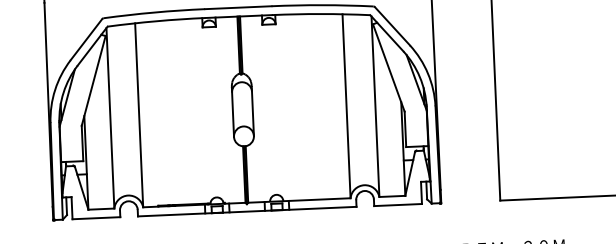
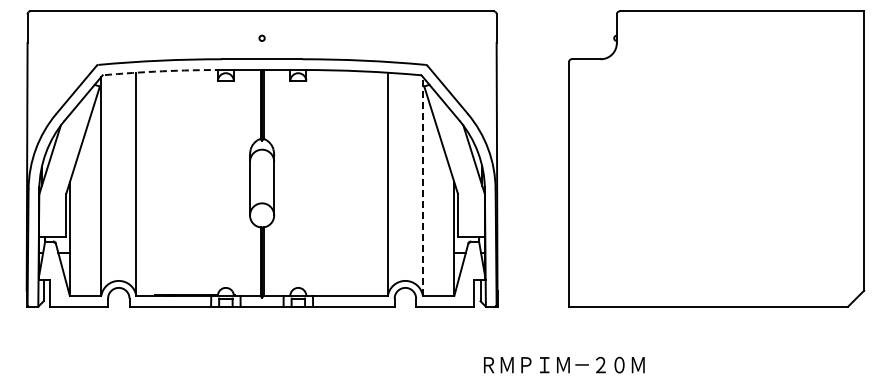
arc: (156, 21) -> (162, 71), solid -> dashed
line: (375, 105) -> (422, 185), solid -> dashed

